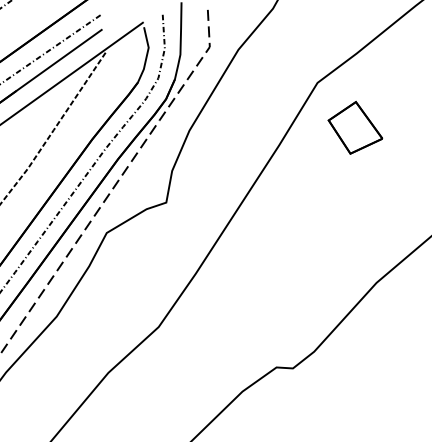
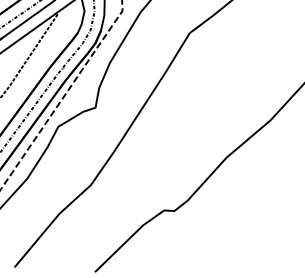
part: (354, 128) -> (212, 61), removed

